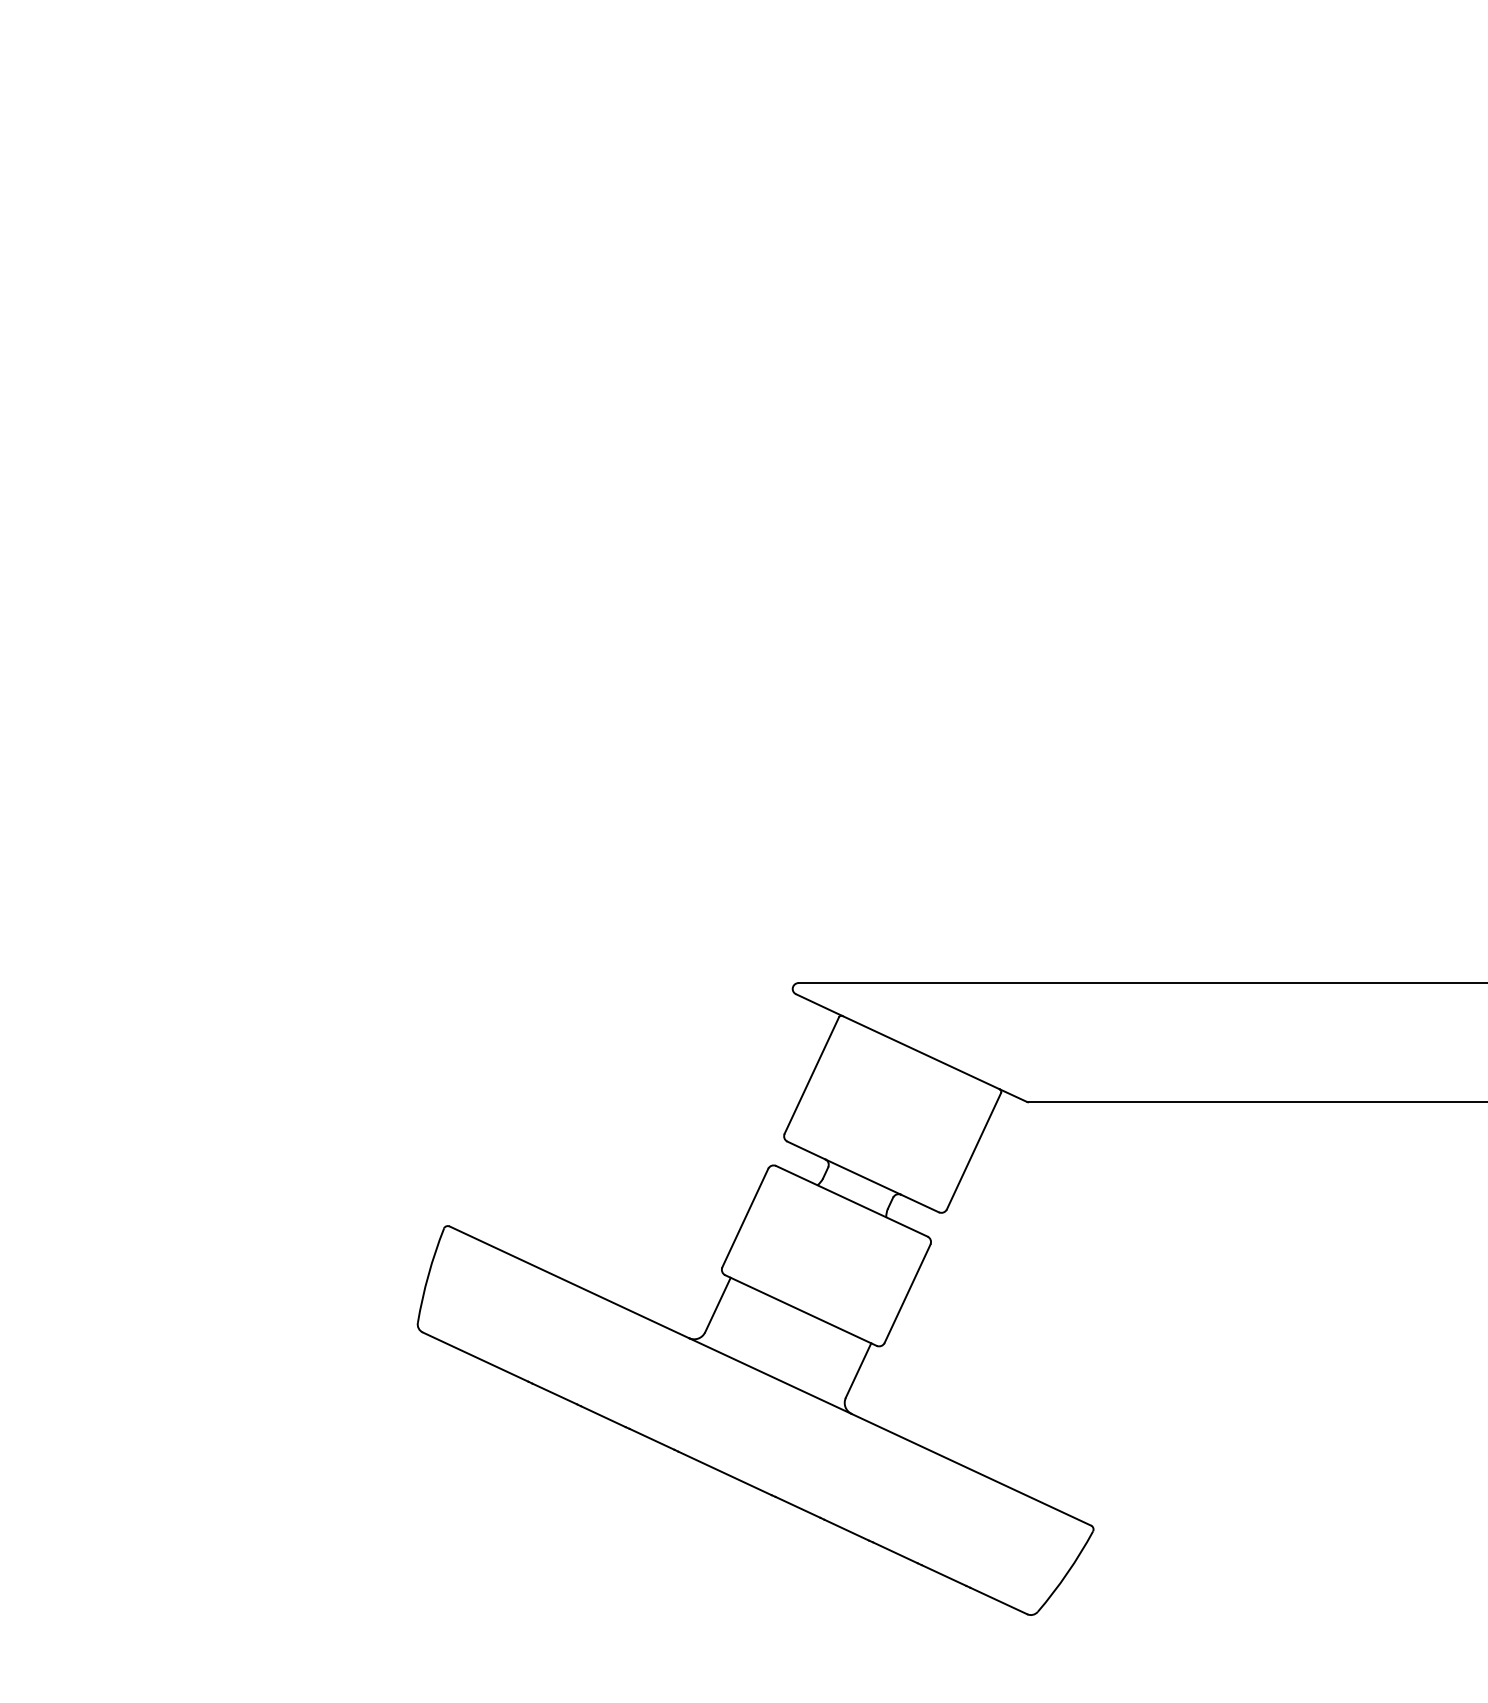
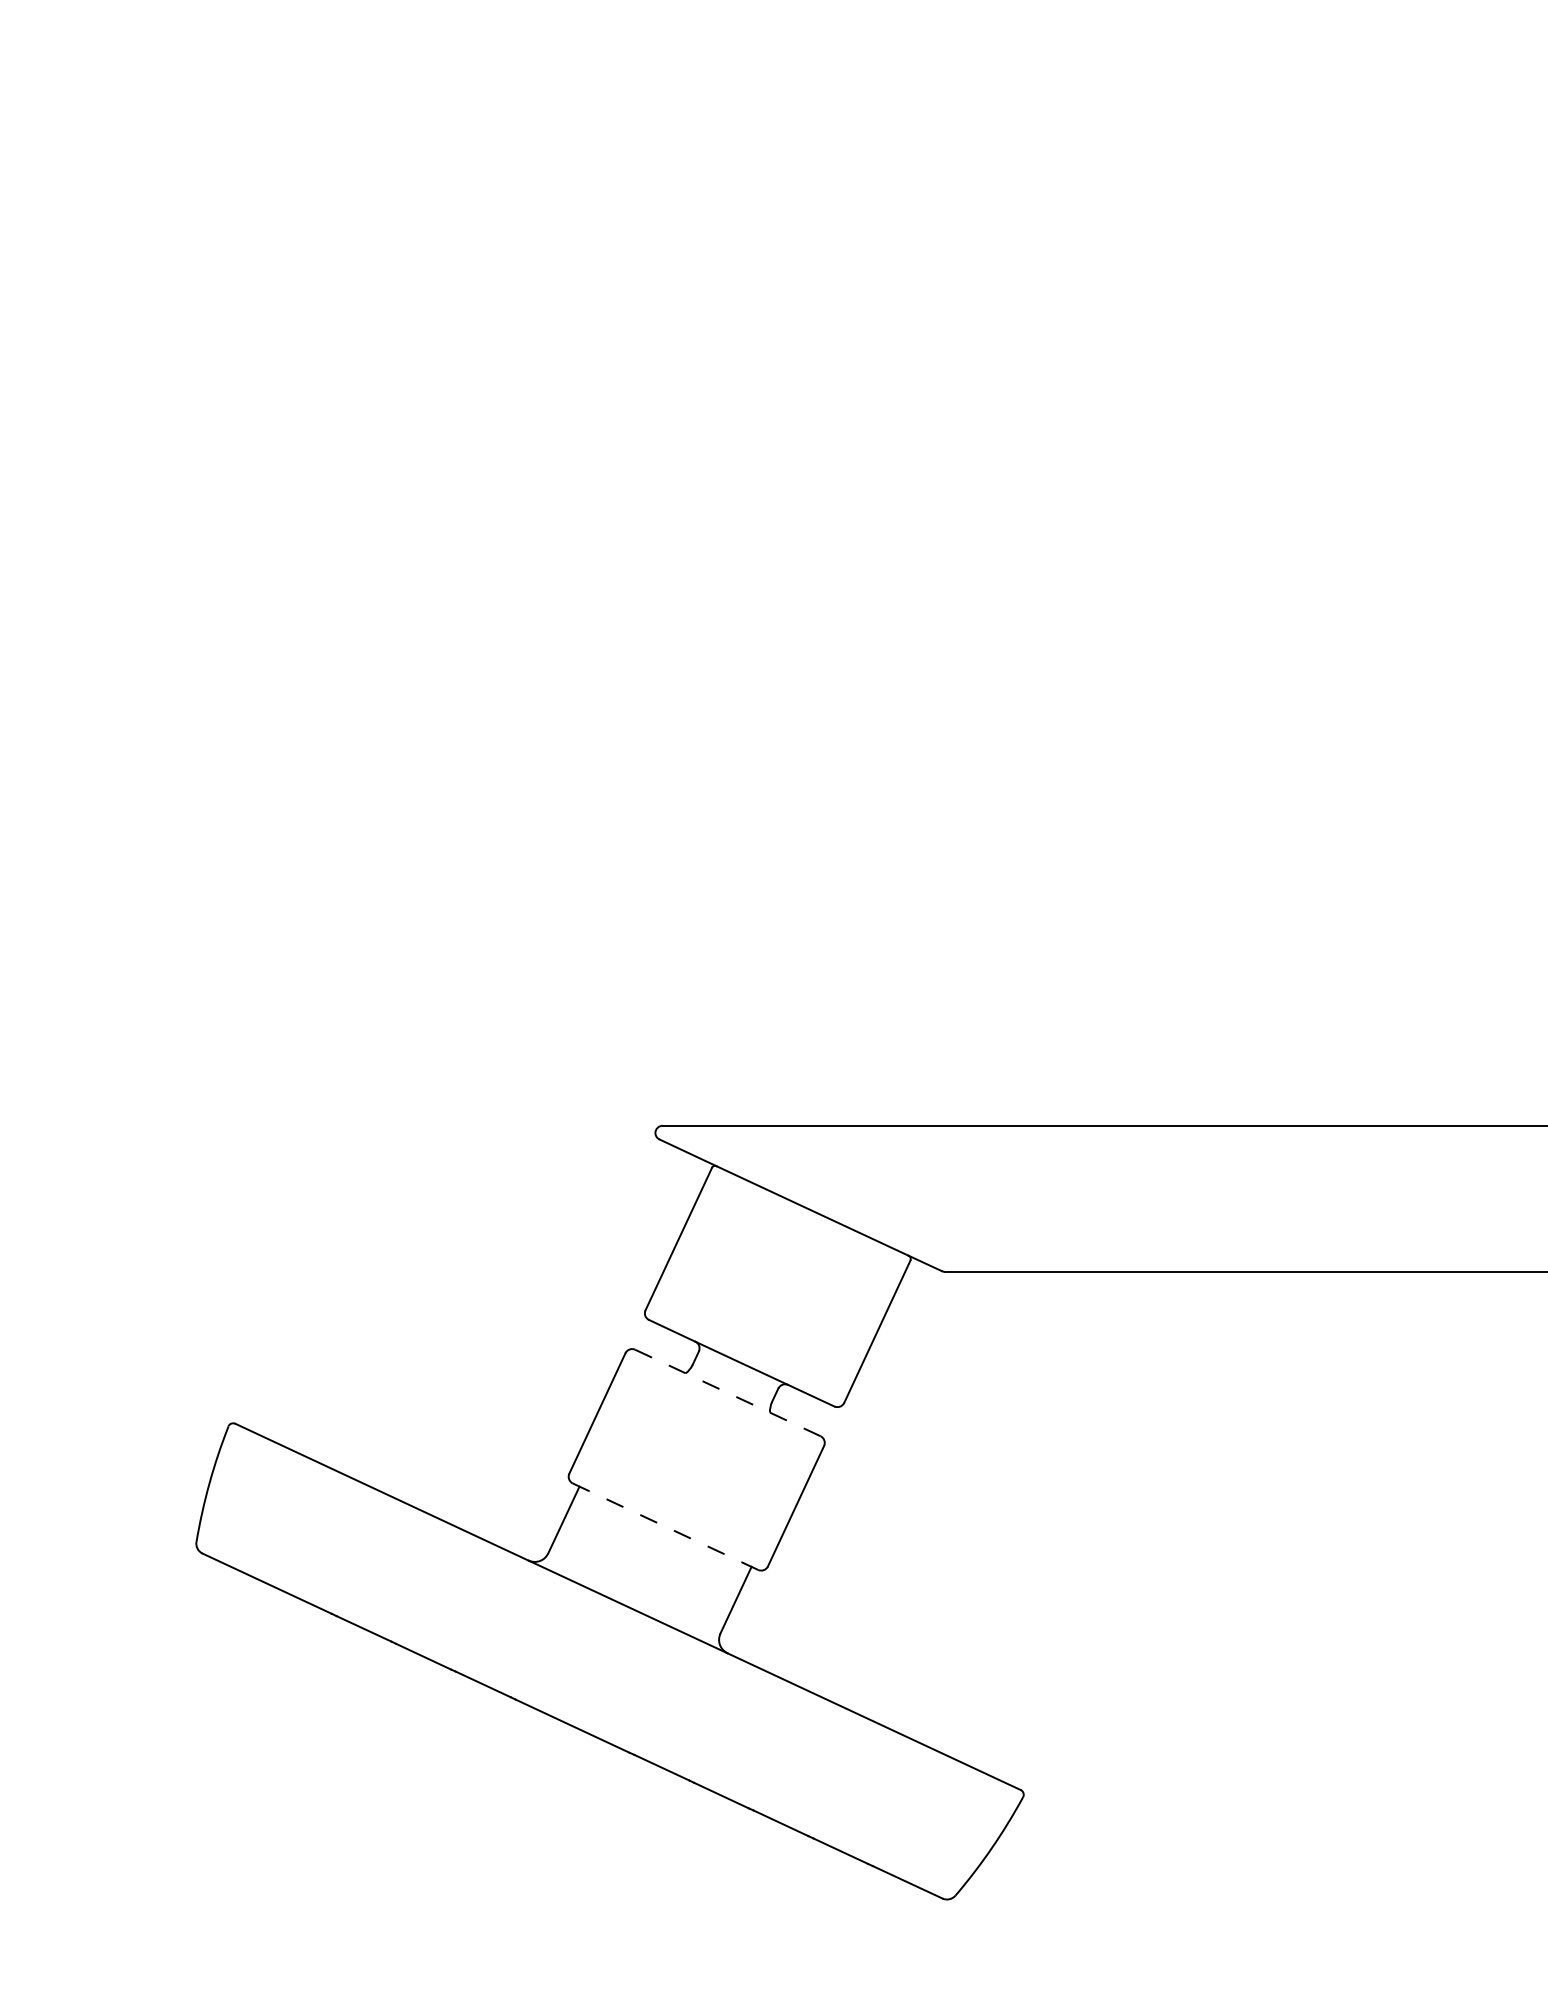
line: (851, 1201) -> (727, 1393), solid -> dashed
line: (801, 1310) -> (666, 1526), solid -> dashed

